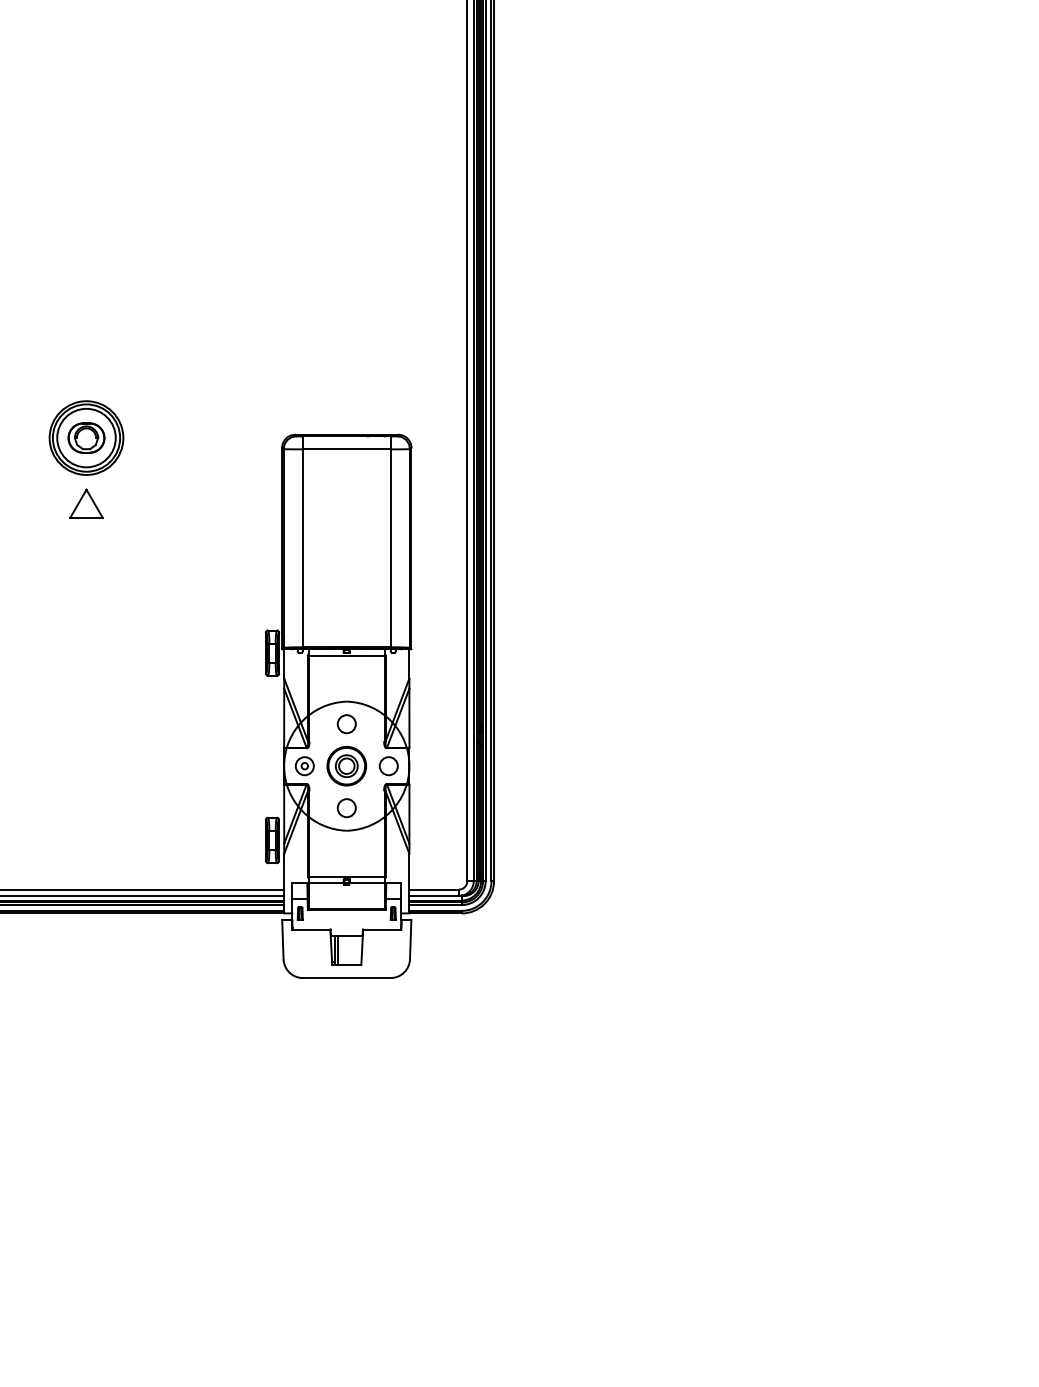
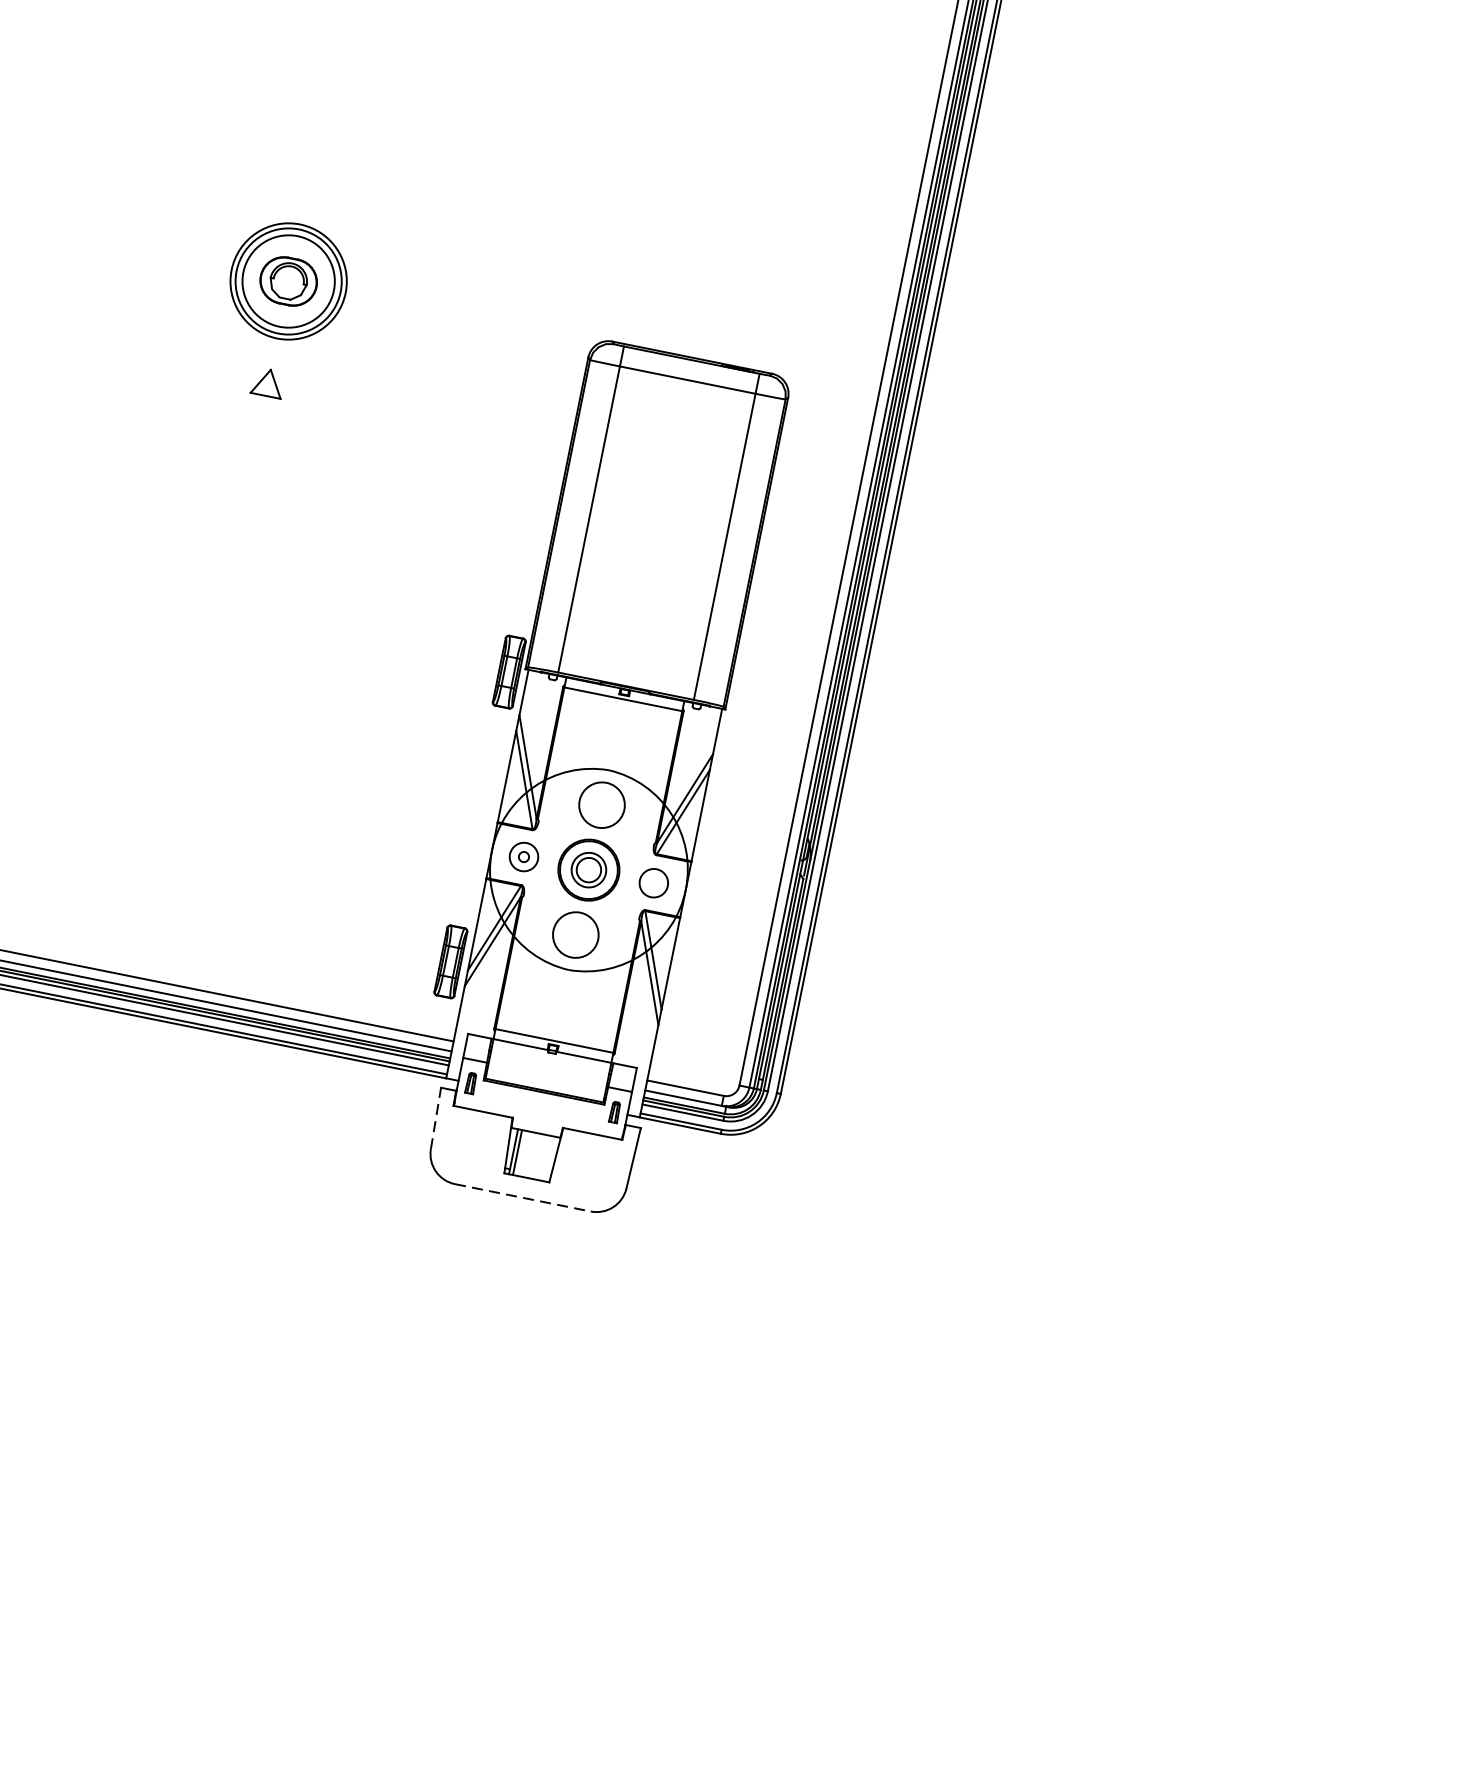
part: (86, 503) -> (268, 382), size x0.6
circle: (346, 724) -> (601, 805), size x1.6
circle: (346, 808) -> (575, 935), size x1.6
line: (282, 939) -> (435, 1118), solid -> dashed
line: (346, 978) -> (522, 1198), solid -> dashed

